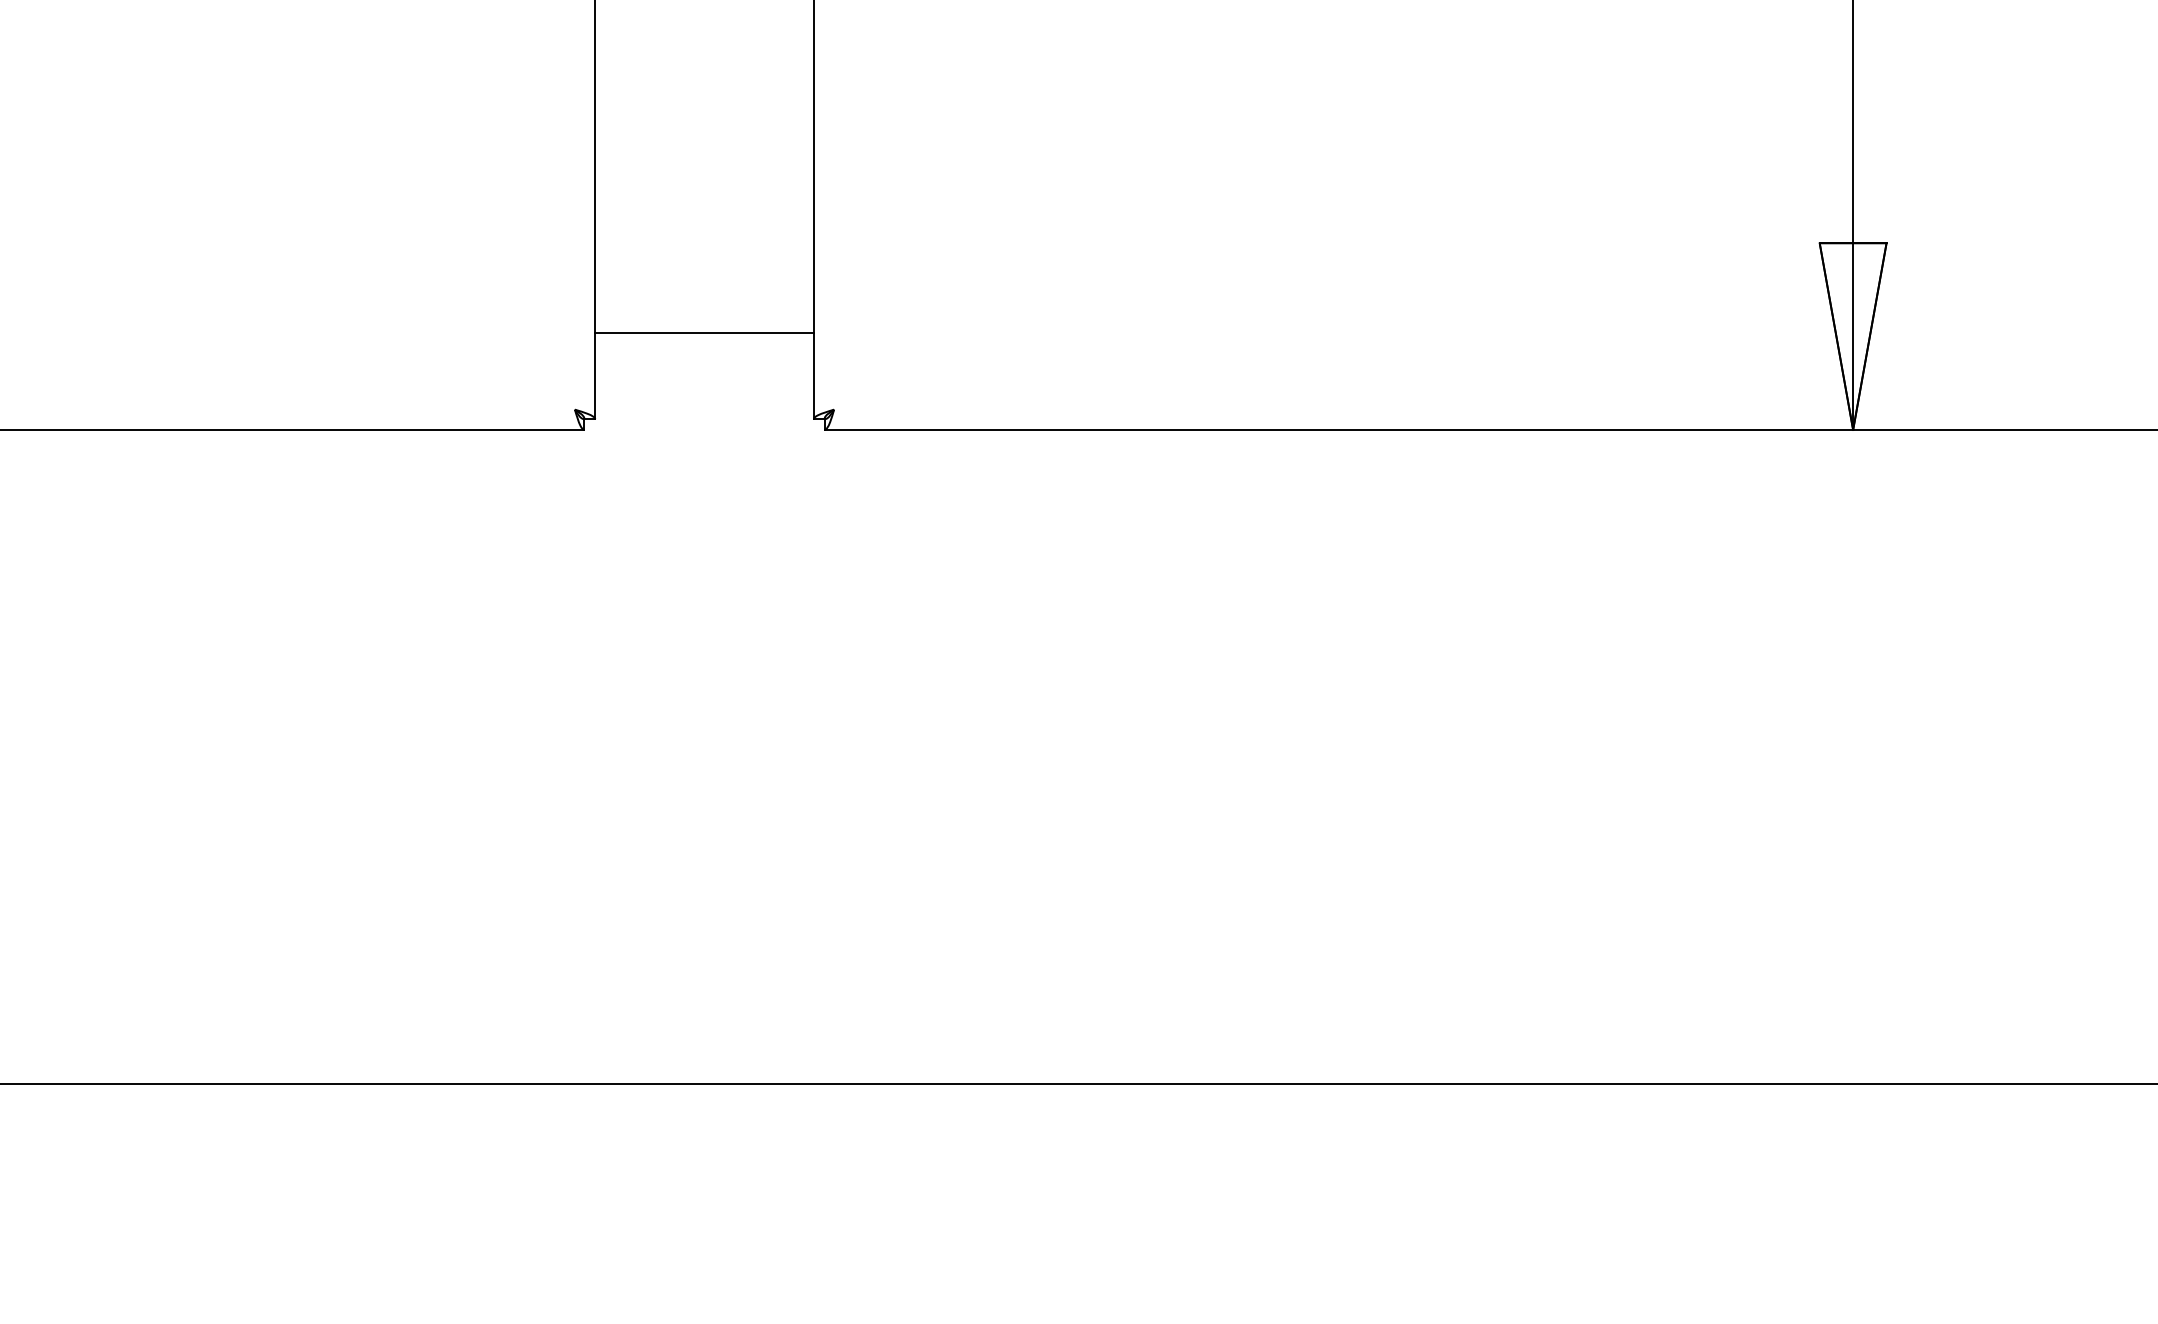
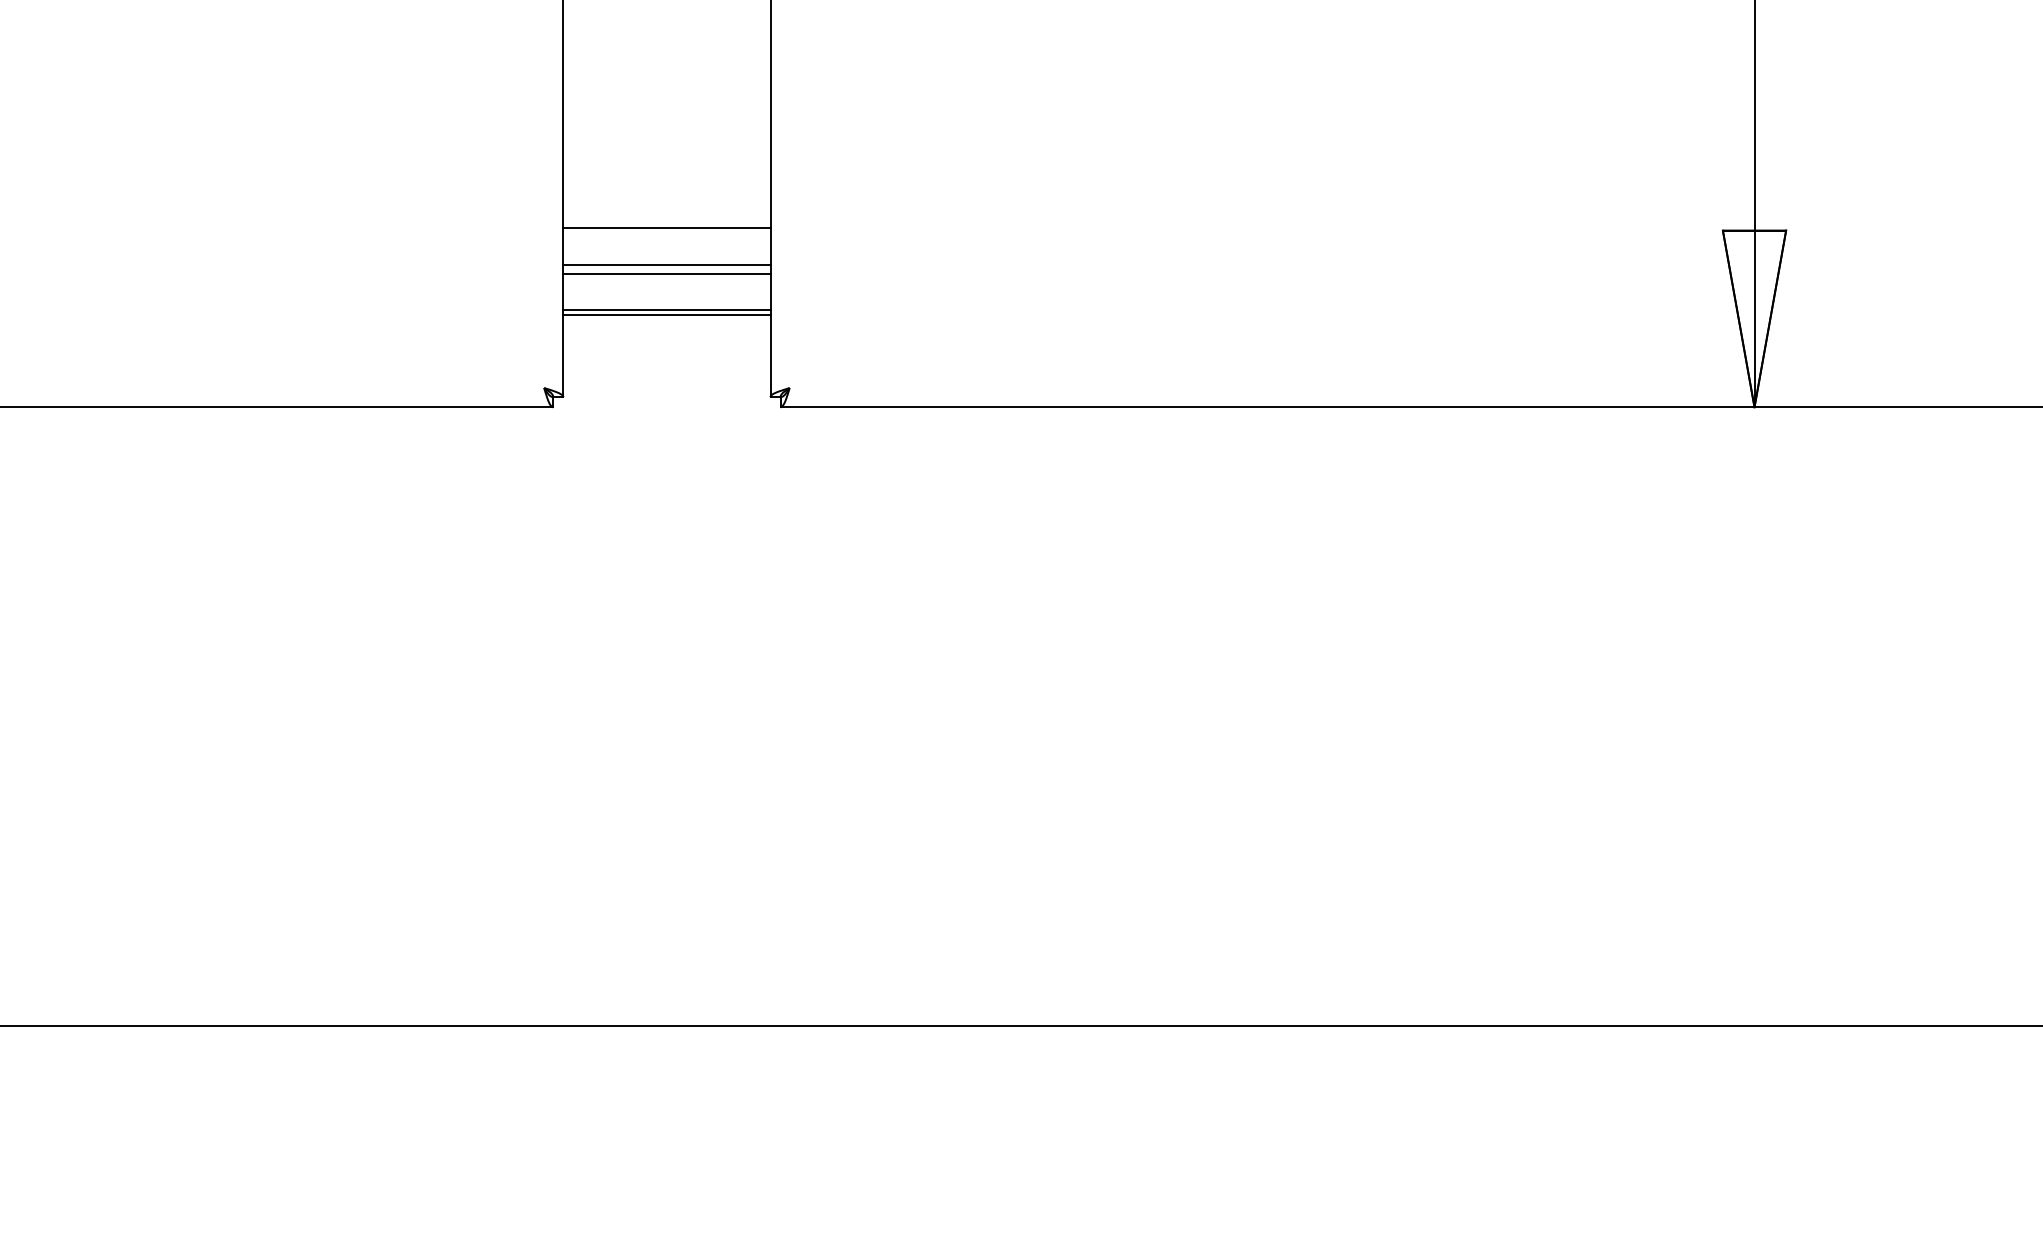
line: (704, 241) -> (666, 228), added
line: (704, 279) -> (666, 264), added
line: (704, 288) -> (666, 273), added
line: (704, 327) -> (666, 310), added

